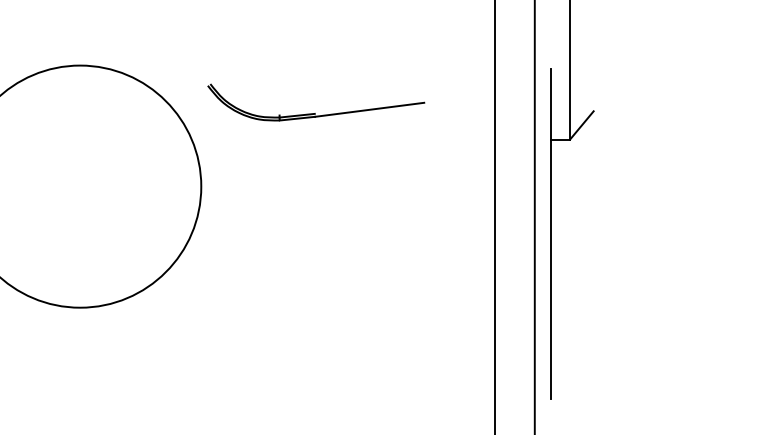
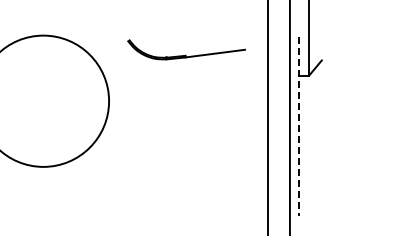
part: (316, 102) -> (186, 49), moved
line: (550, 235) -> (298, 127), solid -> dashed

